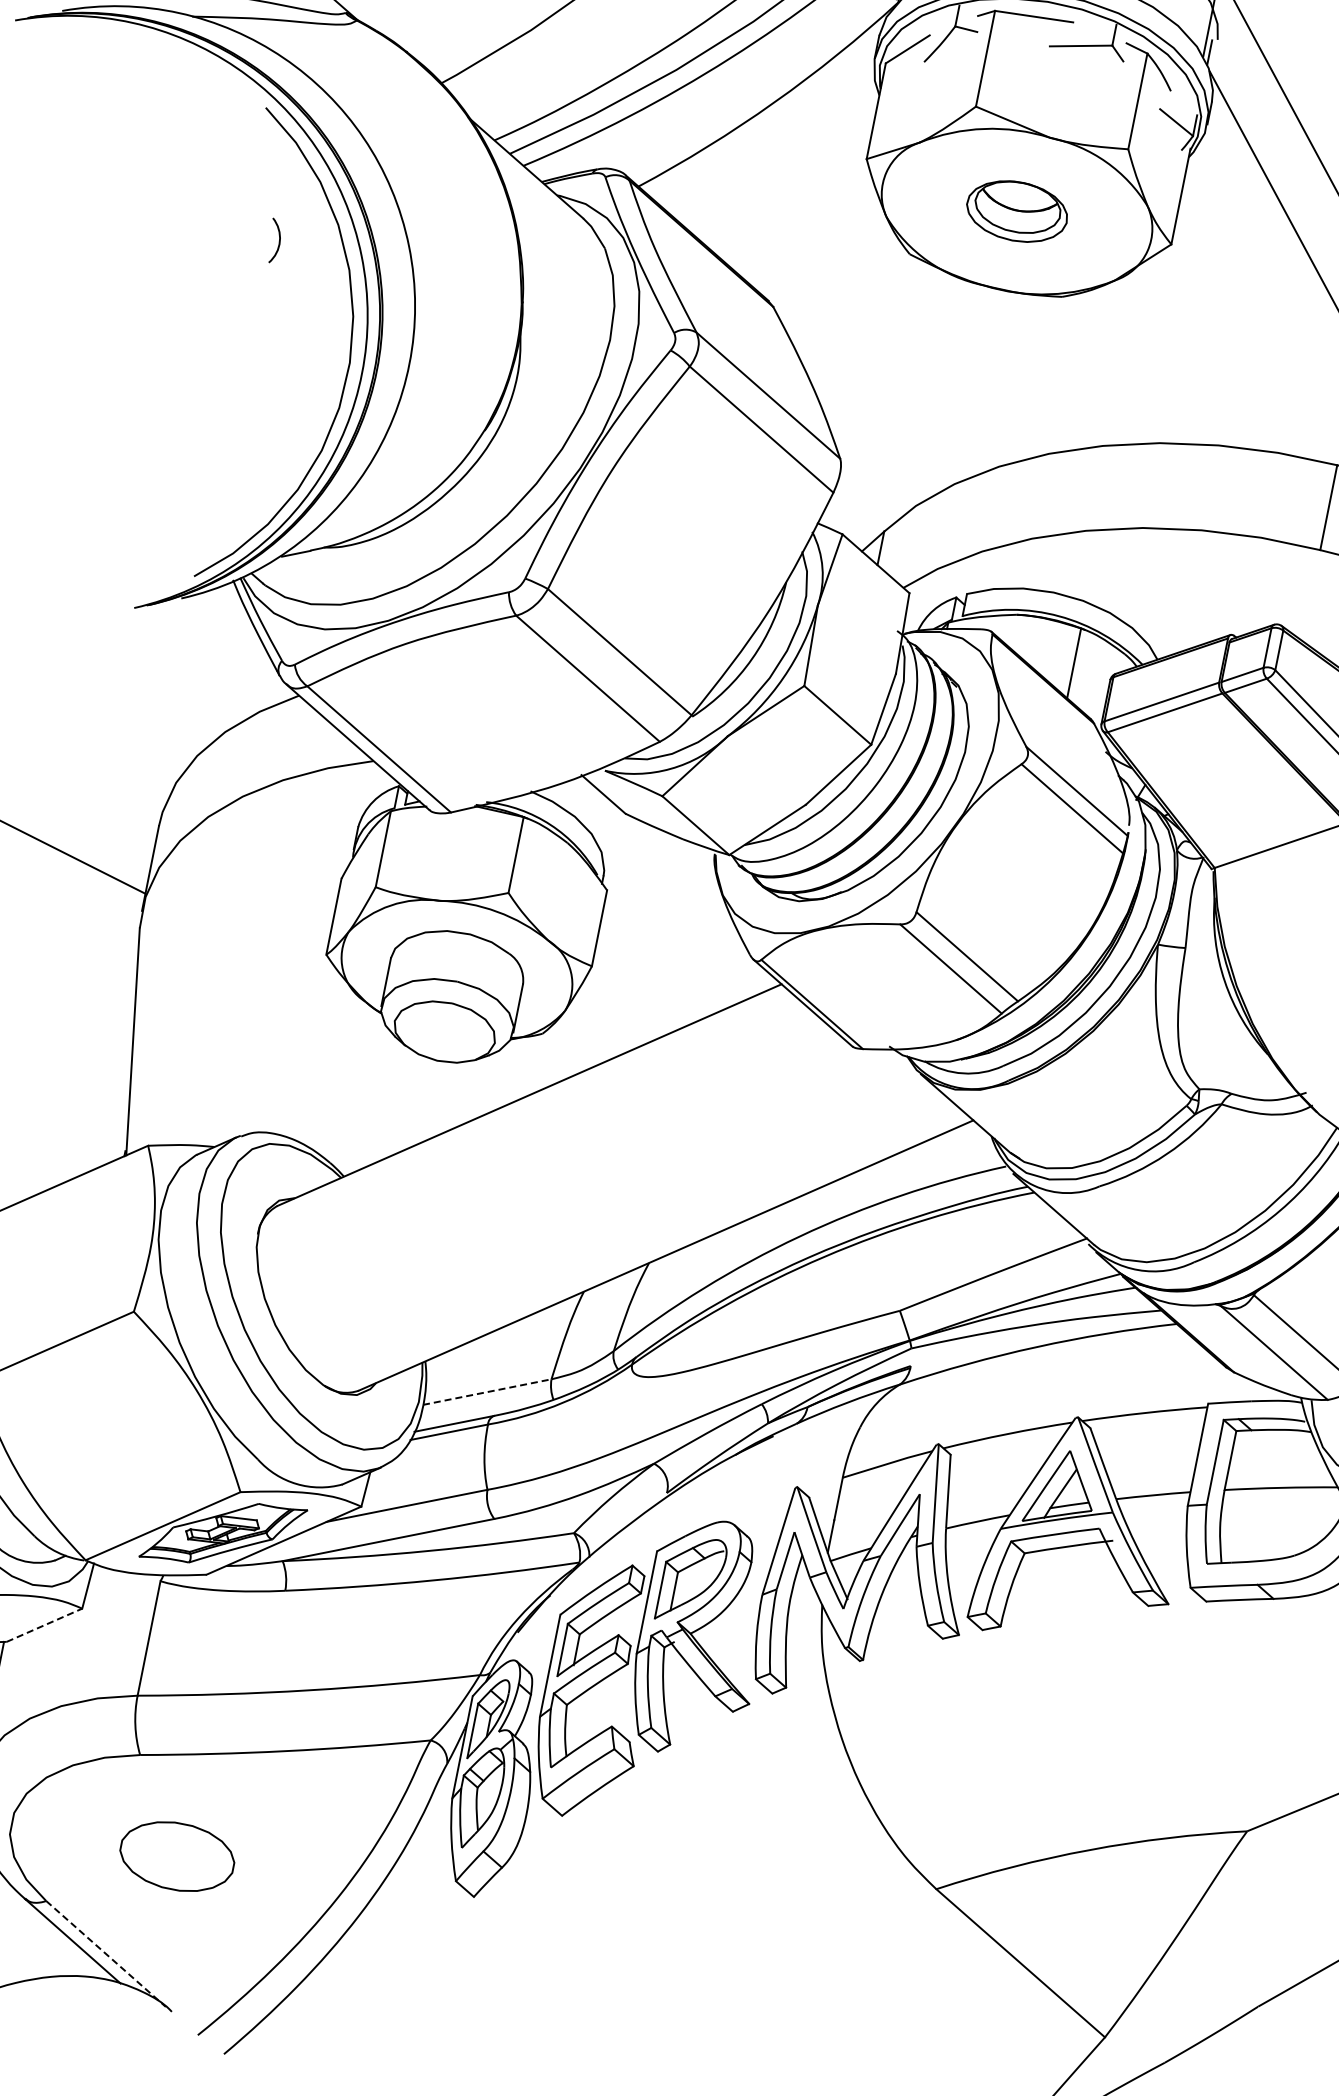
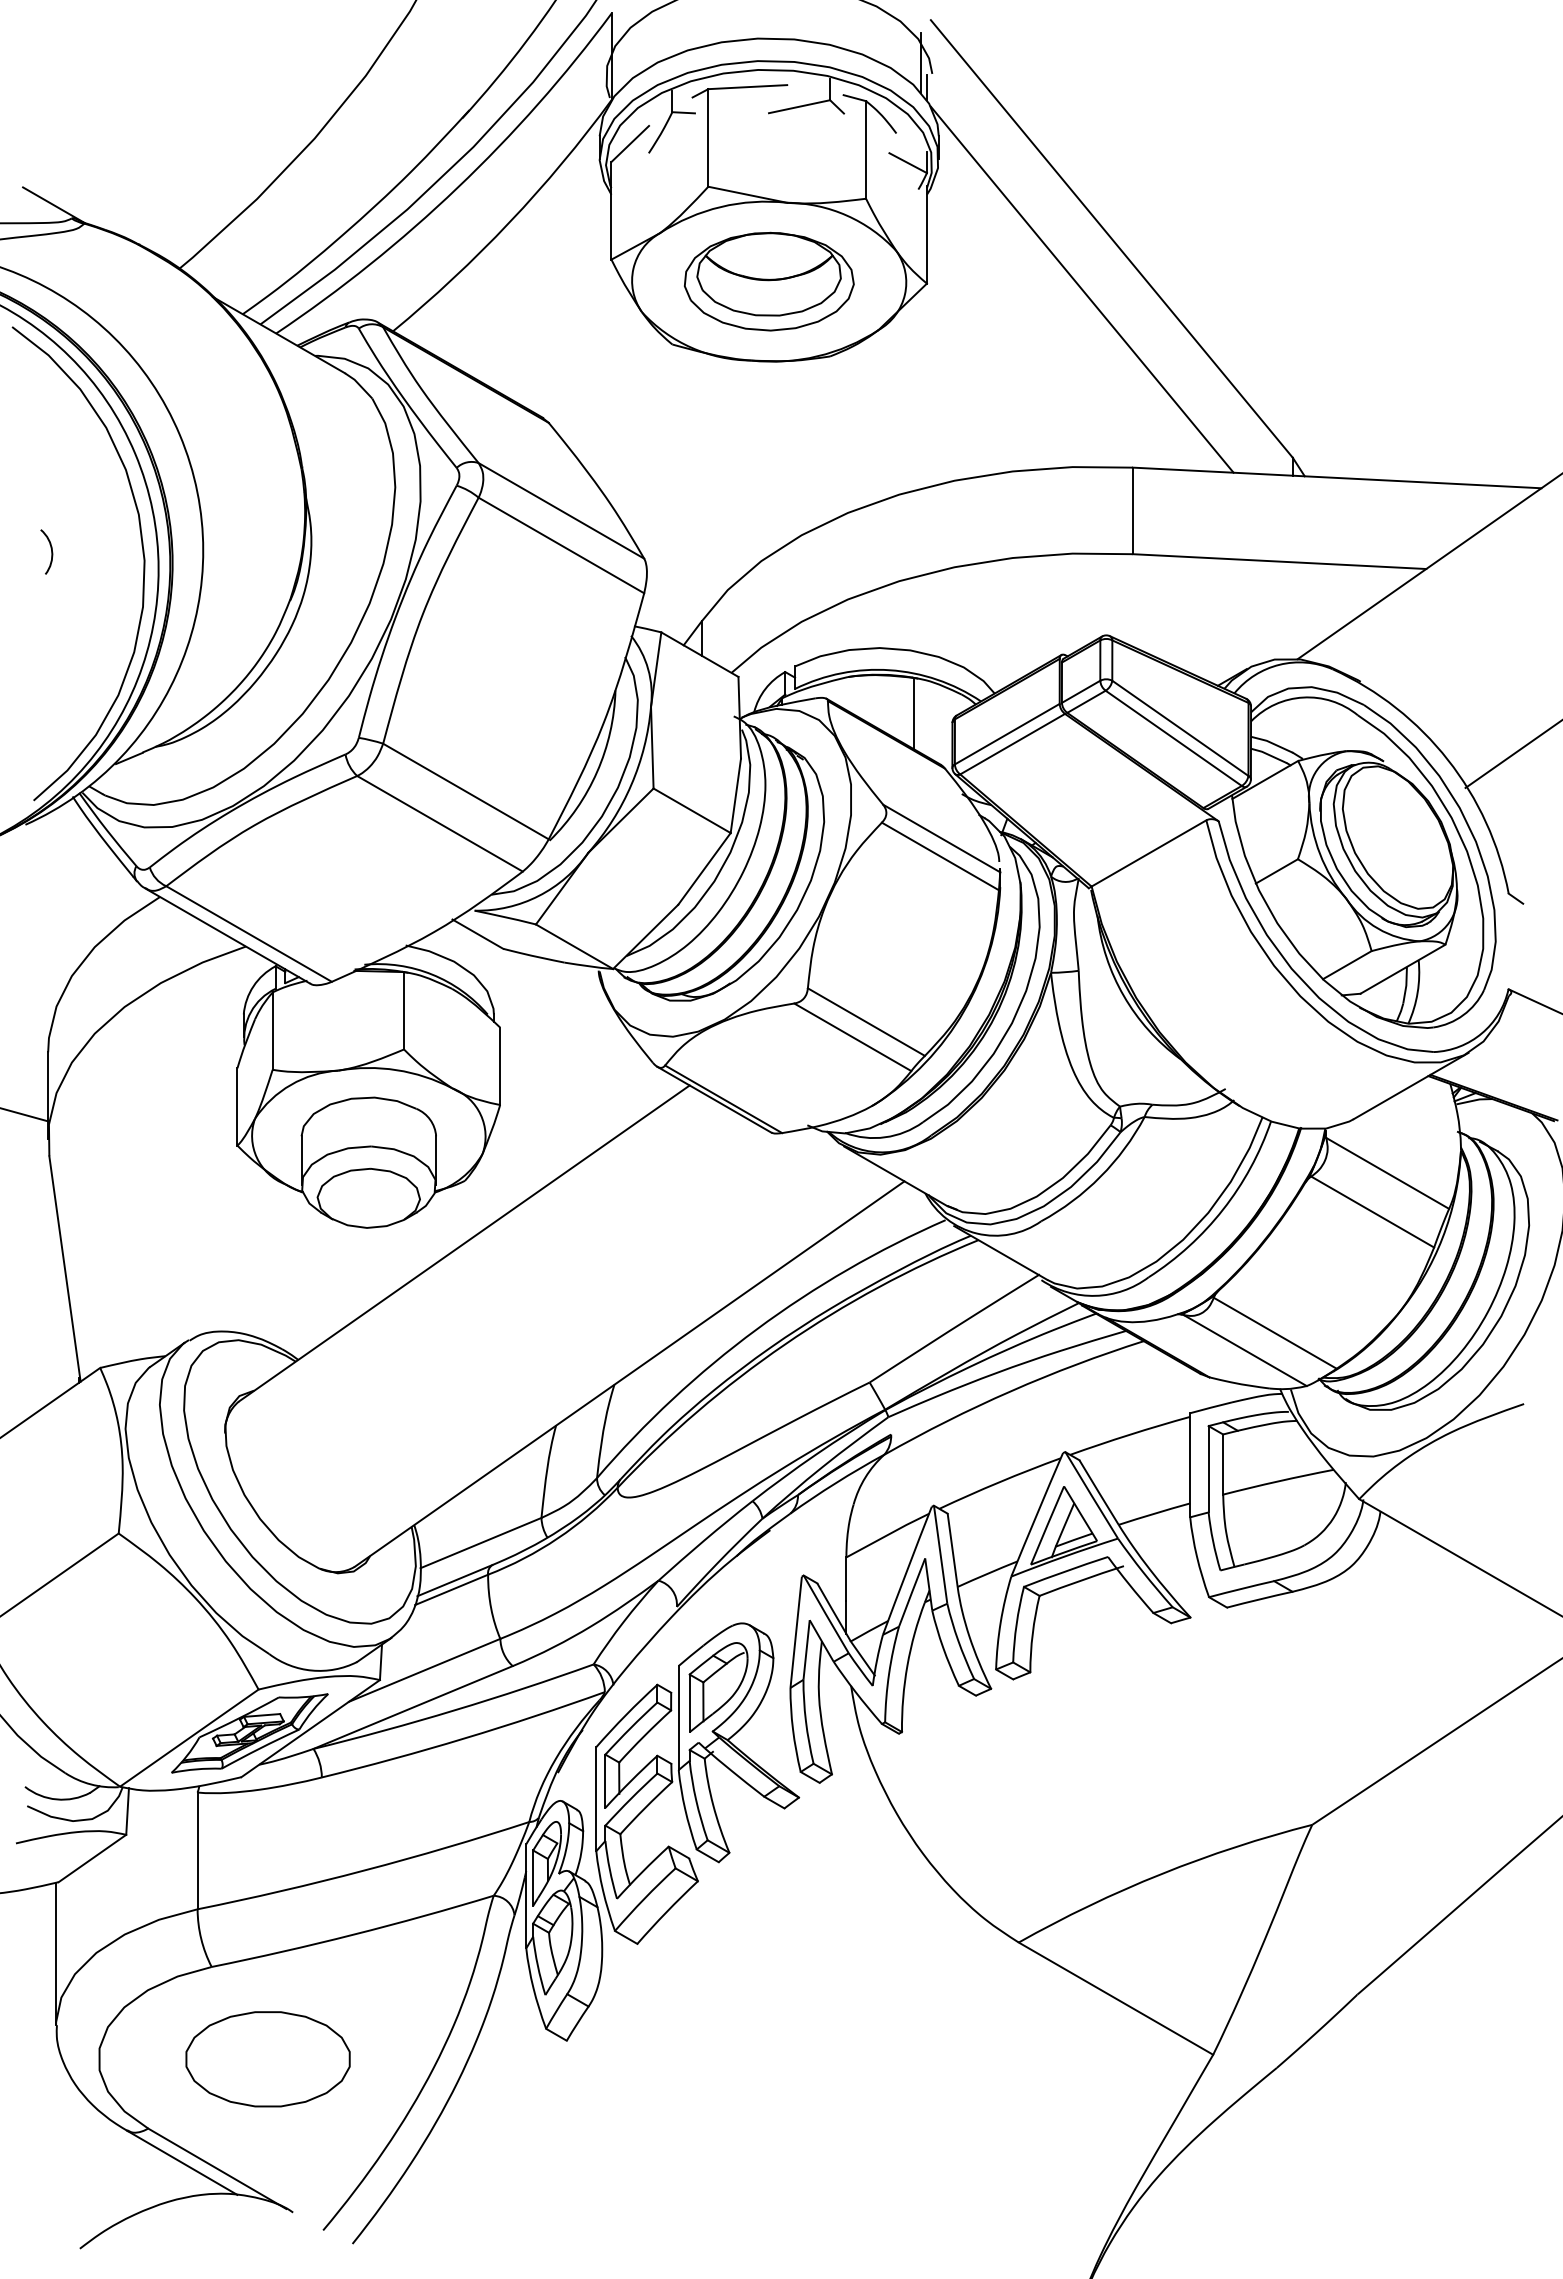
part: (1017, 211) -> (769, 281), size x1.67
arc: (278, 238) -> (50, 548), moved
line: (486, 1392) -> (480, 1543), dashed -> solid
line: (44, 1625) -> (92, 1858), dashed -> solid
part: (176, 1856) -> (267, 2059), size x1.43
line: (106, 1953) -> (217, 2168), dashed -> solid

